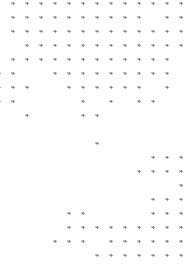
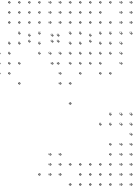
part: (40, 51) -> (29, 37), size x0.6
part: (75, 51) -> (54, 37), size x0.6
part: (125, 51) -> (90, 37), size x0.6
part: (75, 87) -> (54, 63), size x0.6

